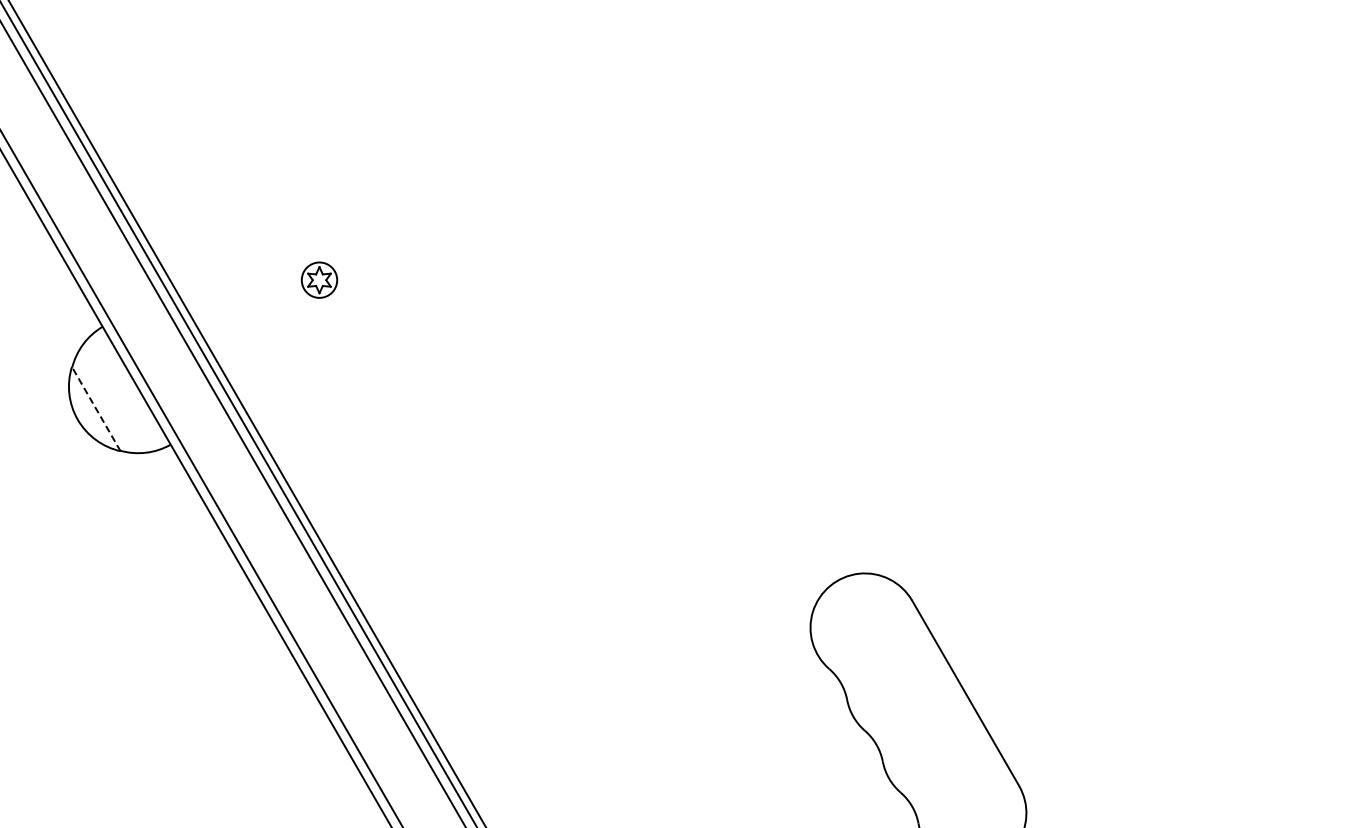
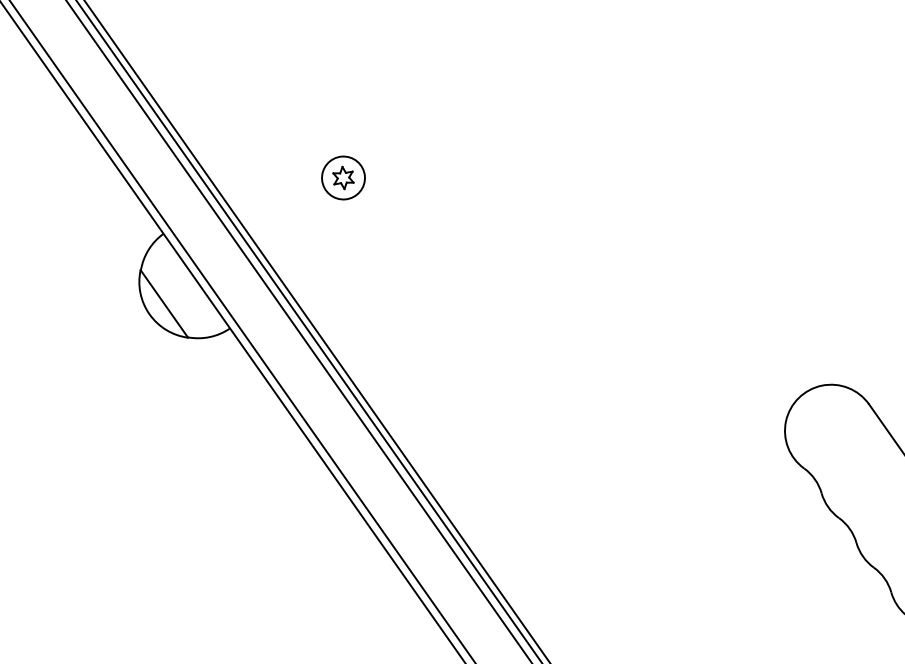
circle: (319, 279) -> (343, 177), size x1.43
line: (96, 409) -> (164, 304), dashed -> solid

